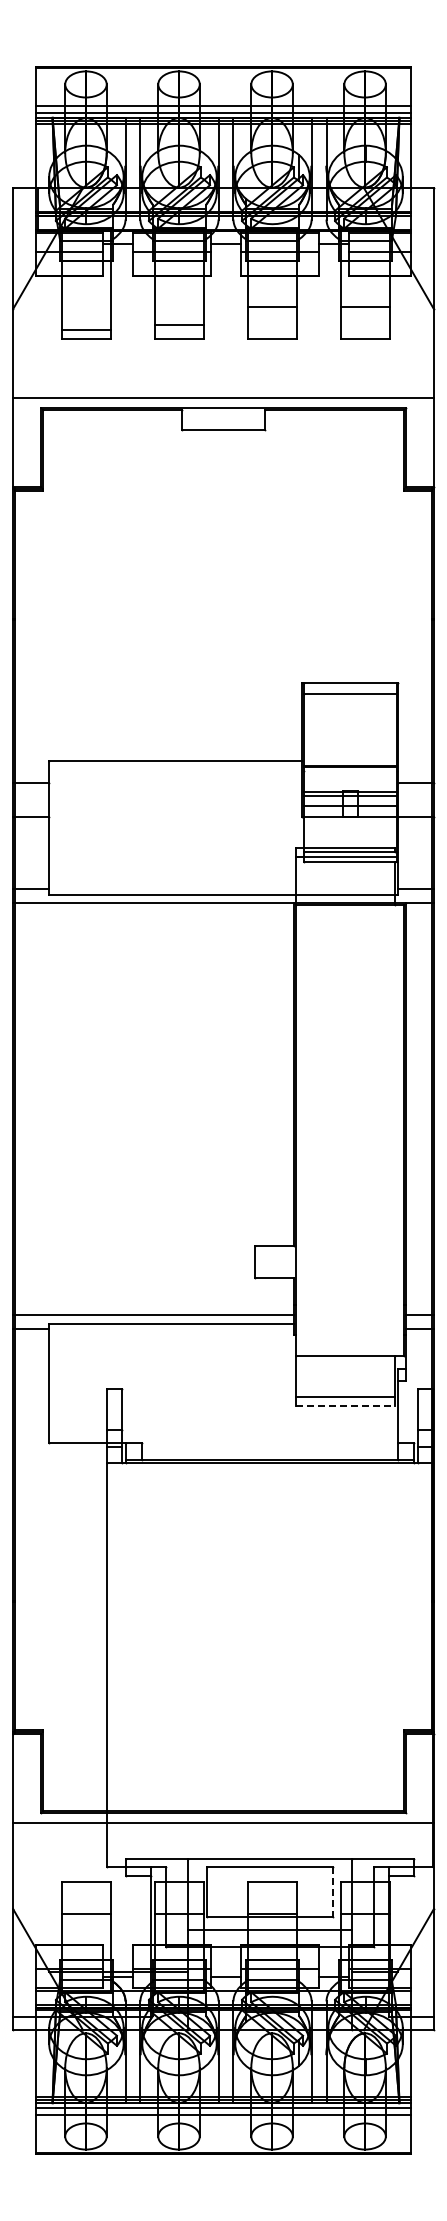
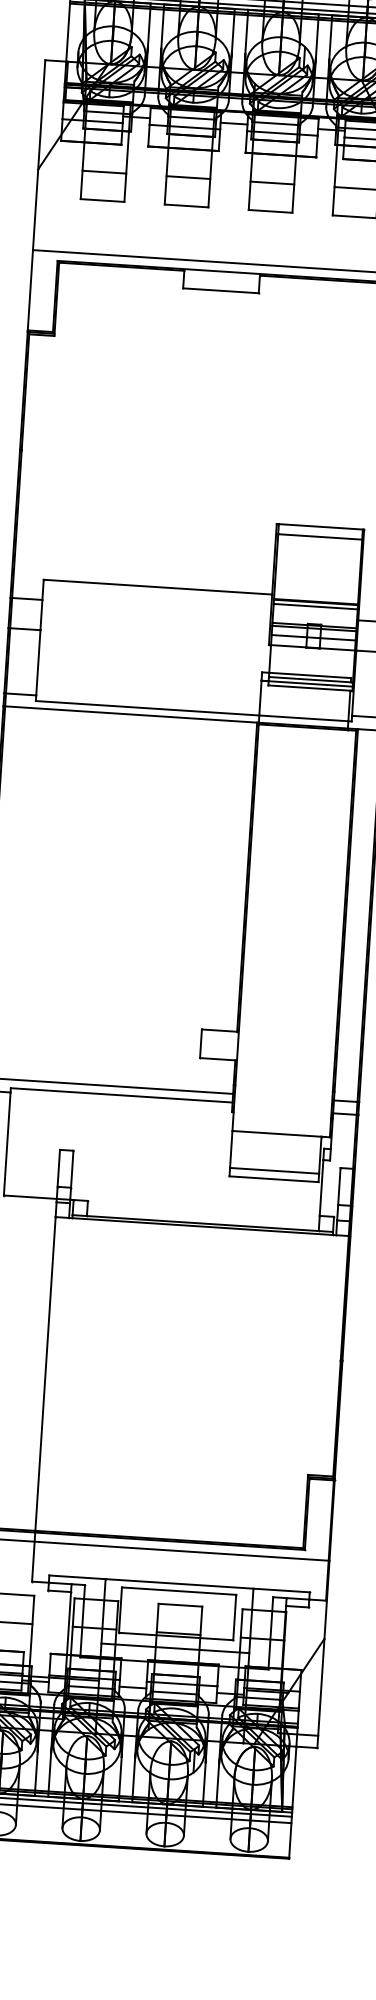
line: (179, 325) -> (188, 177), moved
line: (86, 330) -> (104, 172), moved
line: (350, 771) -> (315, 606), added
line: (345, 1405) -> (274, 1178), dashed -> solid
line: (333, 1892) -> (234, 1617), dashed -> solid

